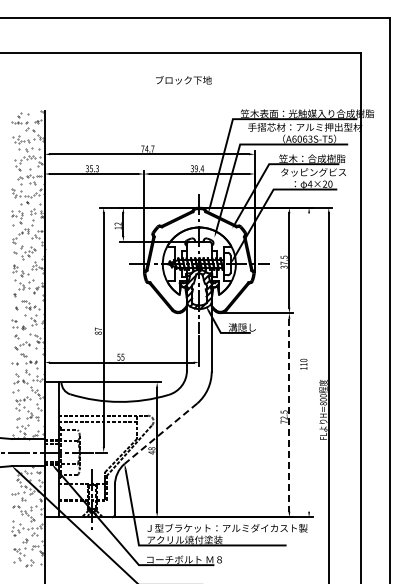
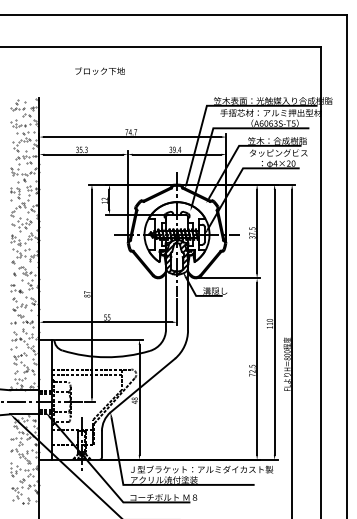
text: (183, 80) -> (99, 71), moved
line: (309, 362) -> (274, 322), added
line: (289, 415) -> (257, 369), dashed -> solid
line: (160, 434) -> (142, 386), dashed -> solid

